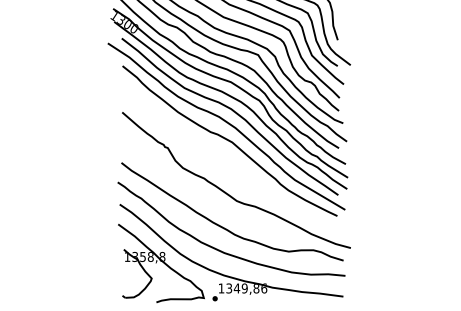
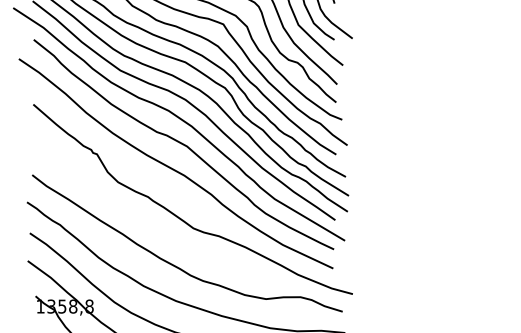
curve: (222, 157) -> (173, 167), added

